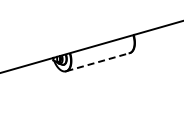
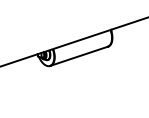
line: (98, 62) -> (79, 56), dashed -> solid

